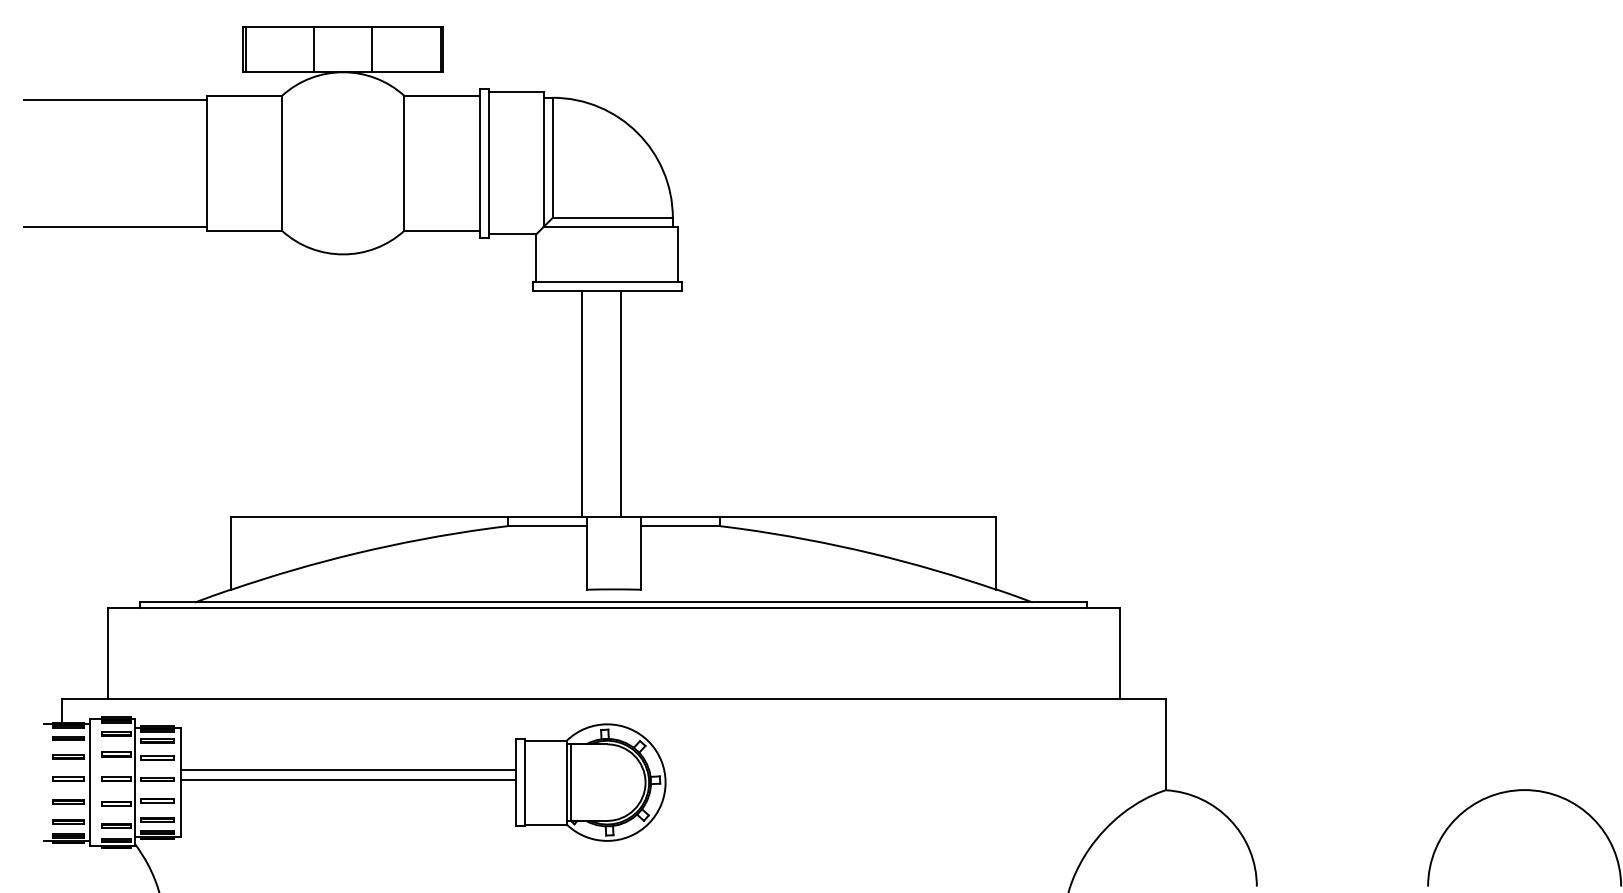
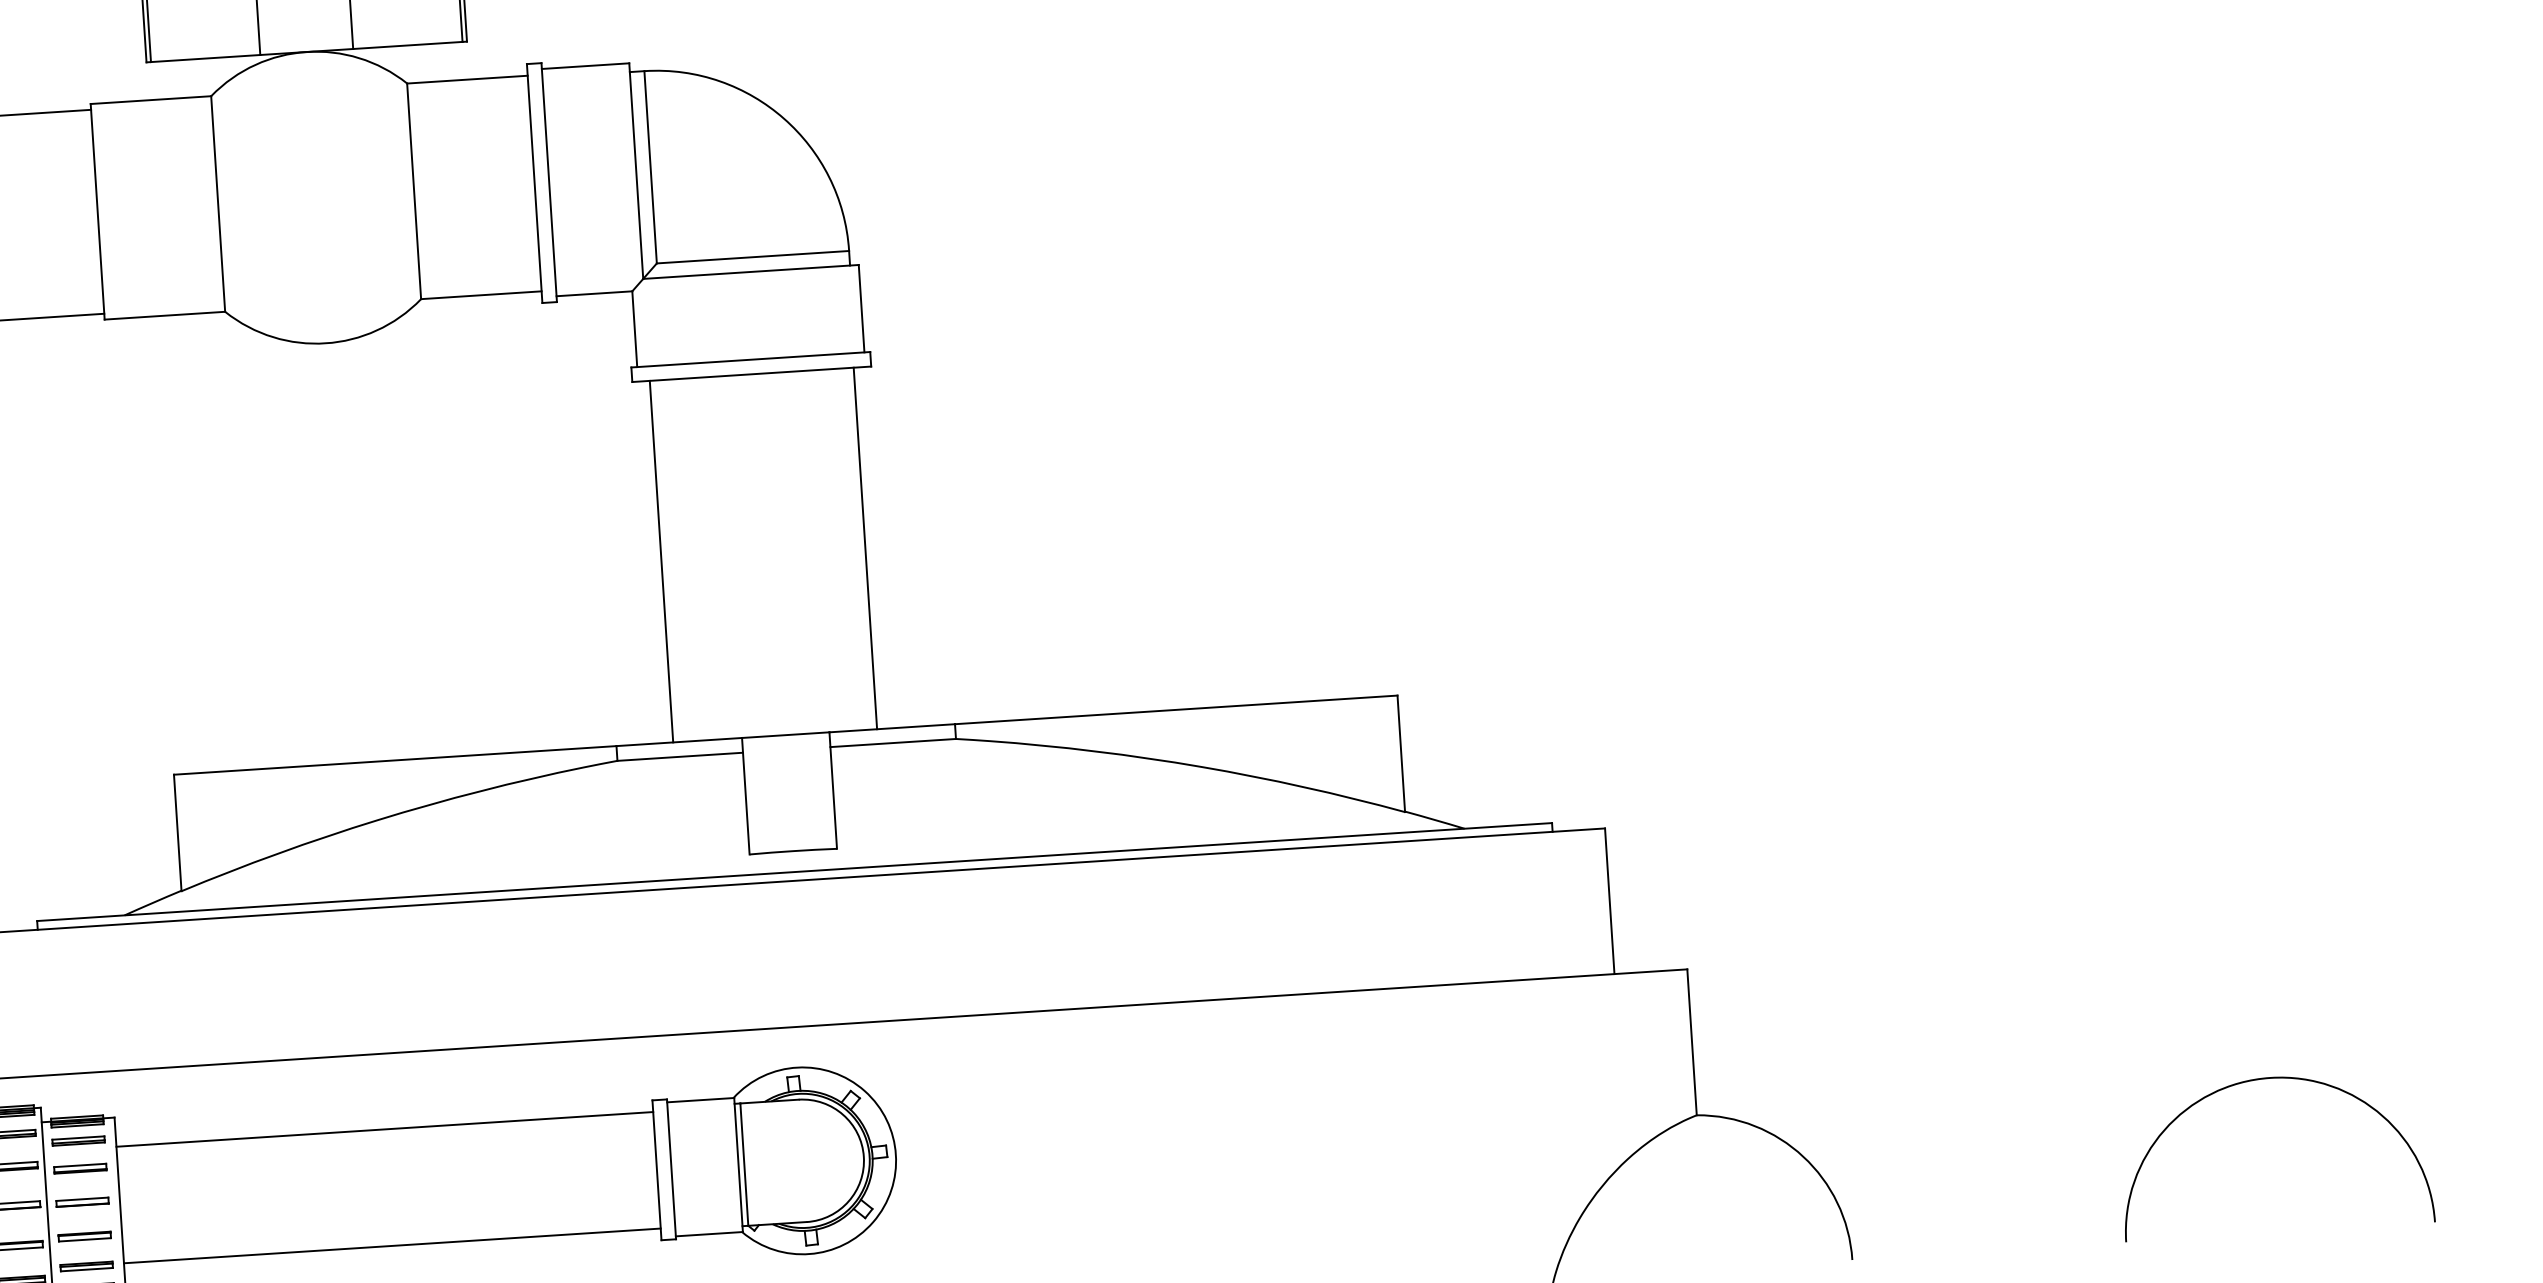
line: (581, 403) -> (661, 561), moved
line: (621, 403) -> (866, 547), moved
line: (348, 770) -> (392, 1246), moved
line: (348, 780) -> (384, 1129), moved

